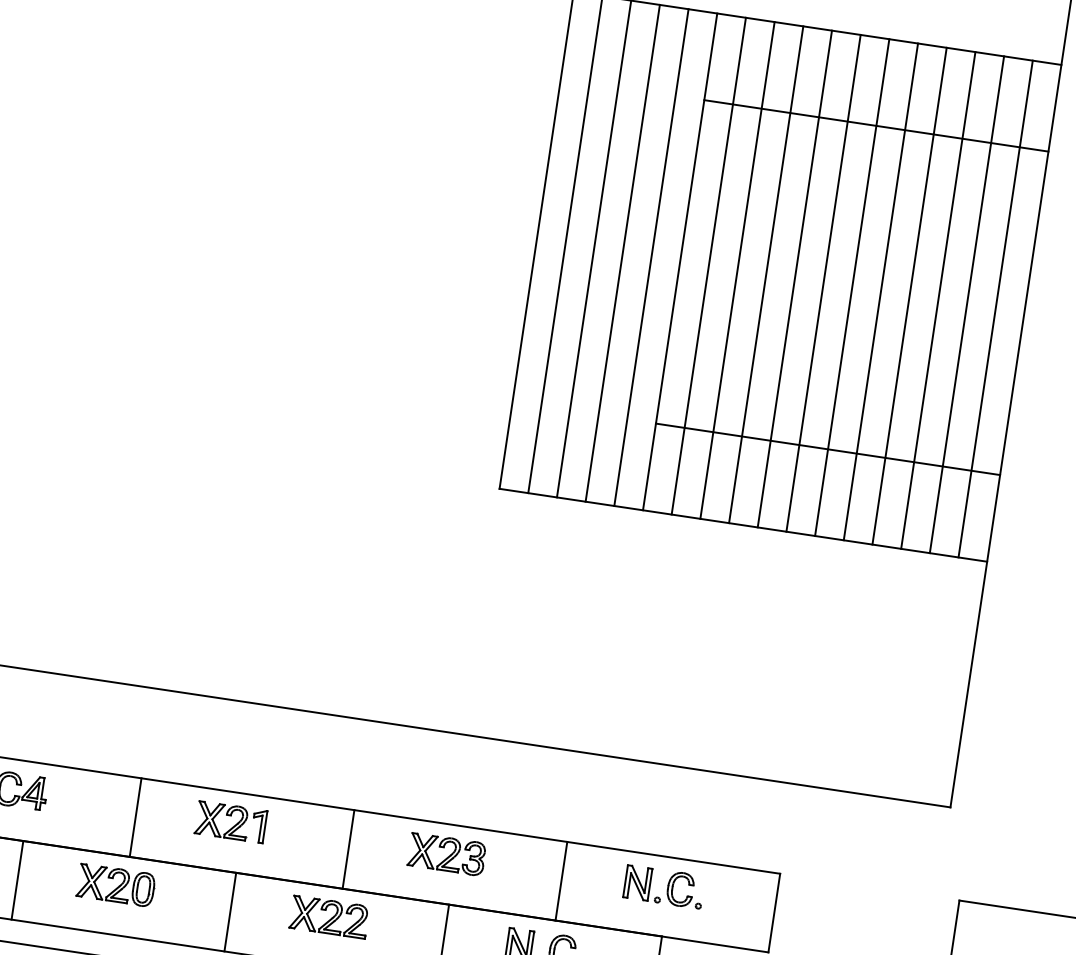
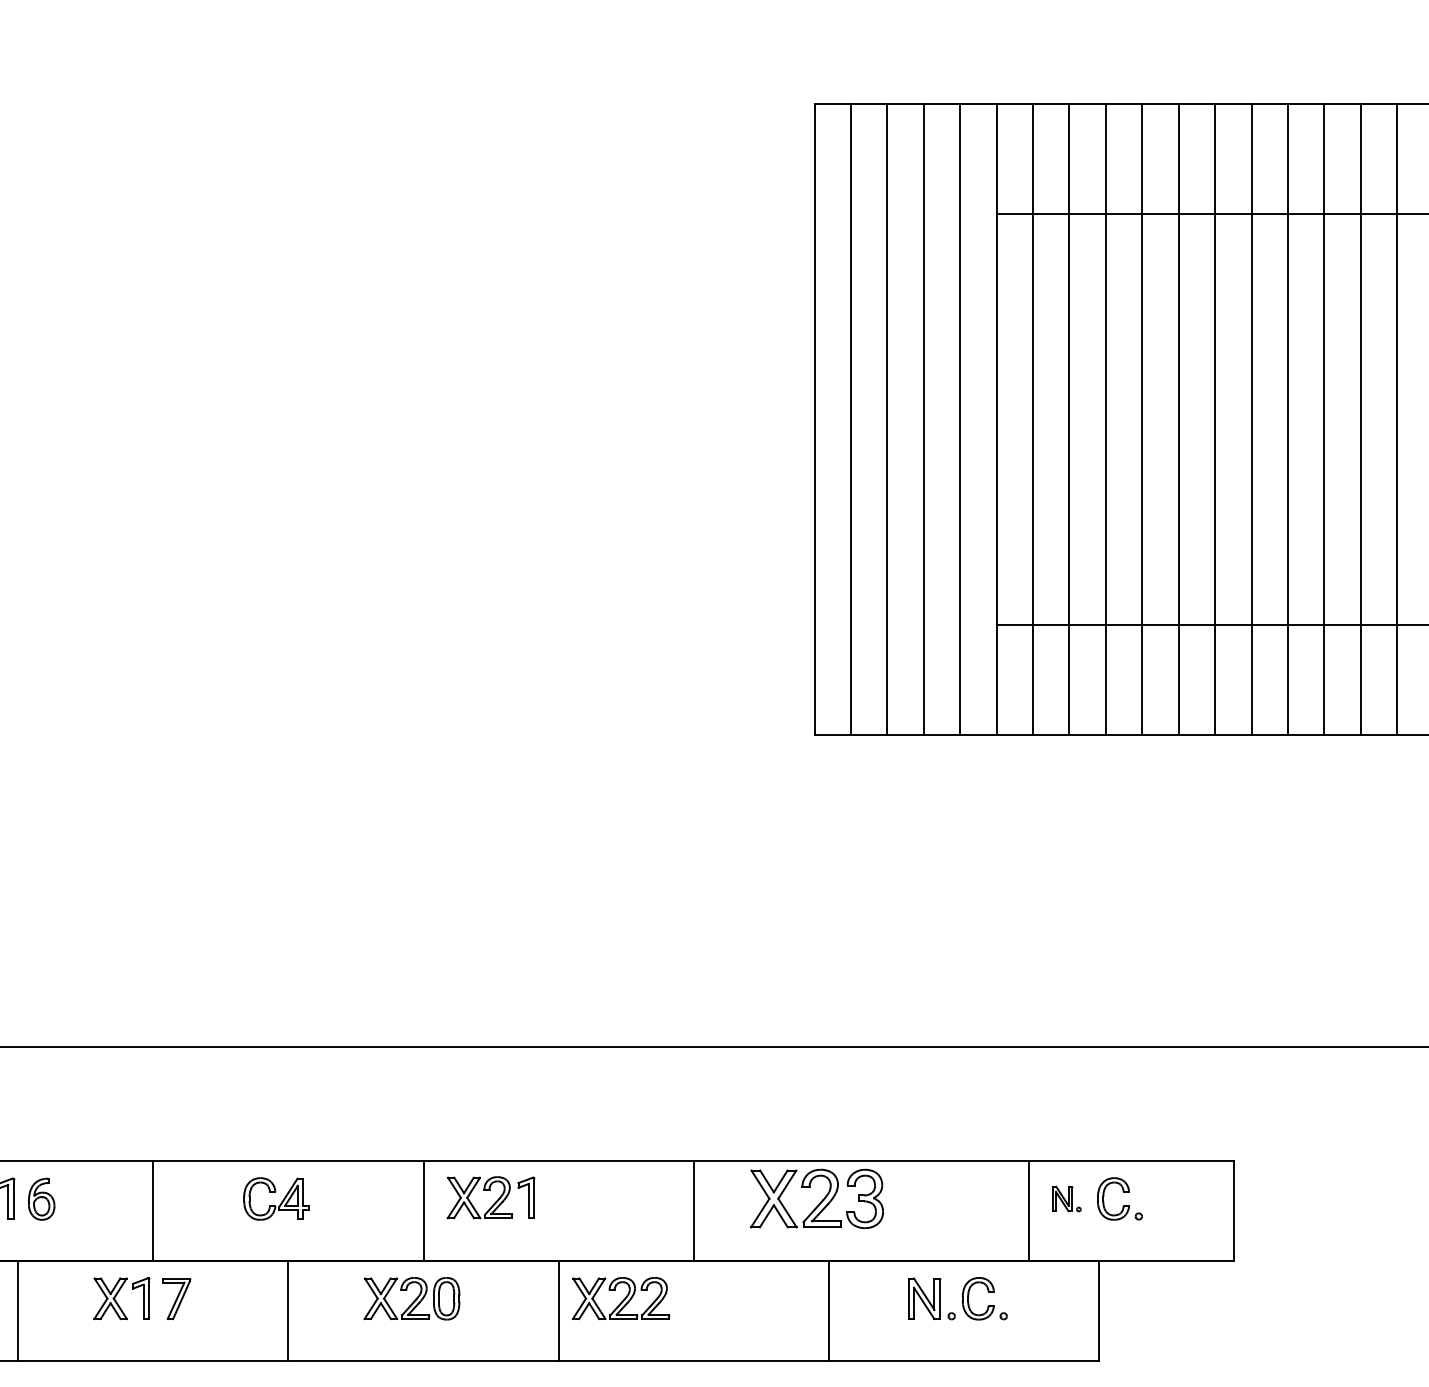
part: (234, 825) -> (495, 1201), moved
part: (447, 854) -> (817, 1198), size x1.4
line: (561, 880) -> (1029, 1210), moved
part: (643, 883) -> (1066, 1198), size x0.6
part: (329, 917) -> (620, 1298), moved

